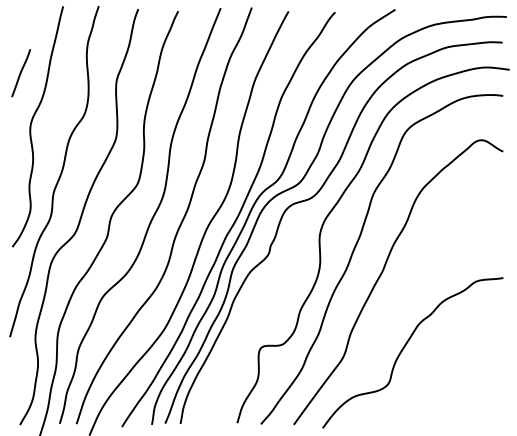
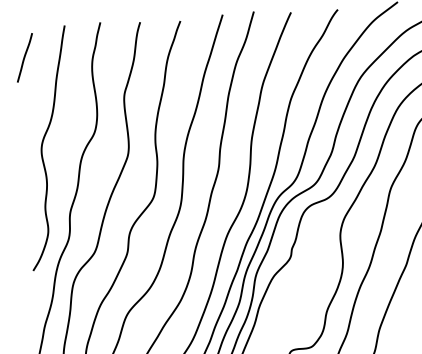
line: (21, 73) -> (25, 58), moved

